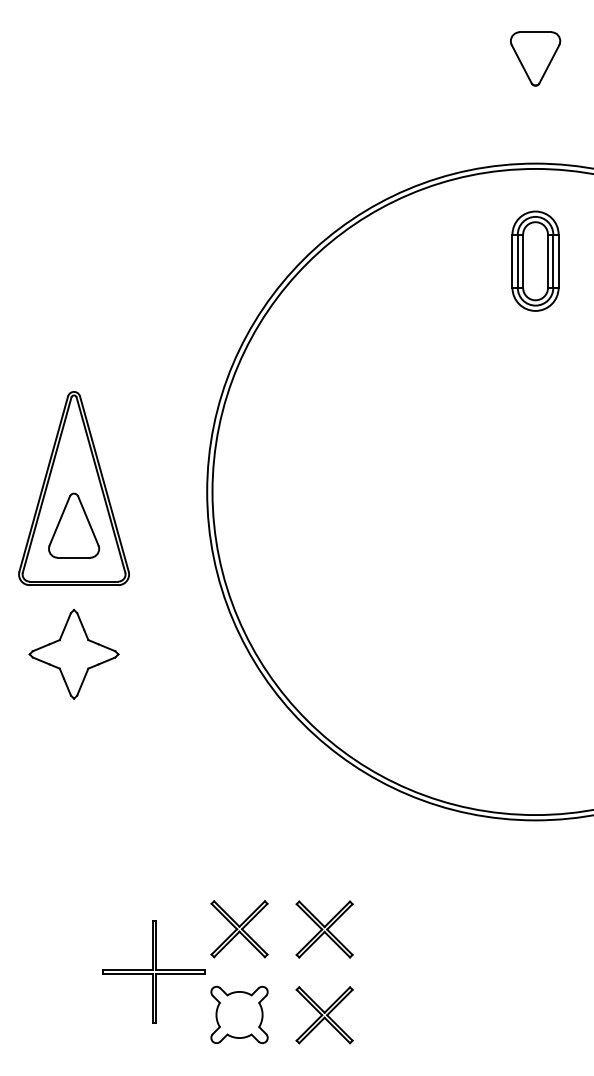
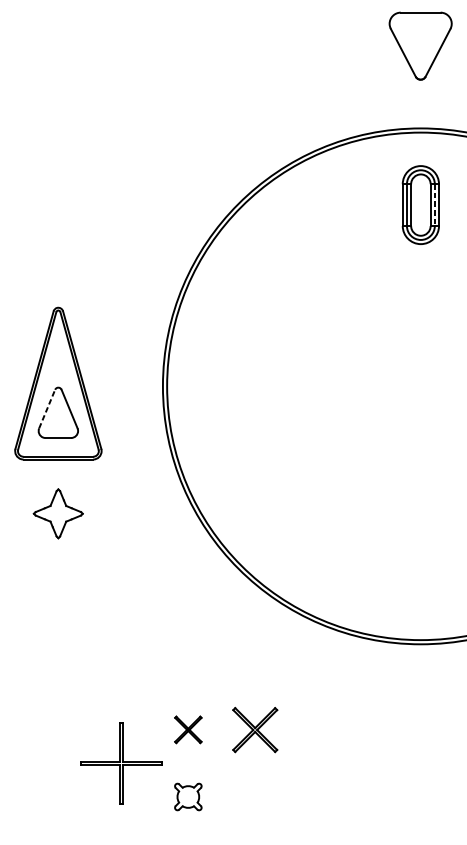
part: (535, 58) -> (420, 45), size x1.6
line: (553, 261) -> (434, 205), solid -> dashed
line: (59, 520) -> (46, 408), solid -> dashed
part: (73, 653) -> (57, 513), size x0.7
part: (239, 929) -> (188, 730), size x0.6
part: (239, 1014) -> (188, 796), size x0.6
part: (324, 1015) -> (255, 797), removed

